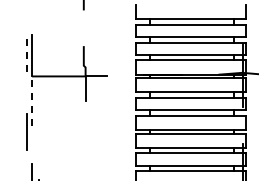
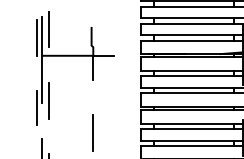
line: (39, 48) -> (49, 29), added
line: (26, 57) -> (37, 37), dashed -> solid
line: (32, 101) -> (42, 79), dashed -> solid
line: (39, 123) -> (49, 100), added
line: (85, 157) -> (93, 133), added

